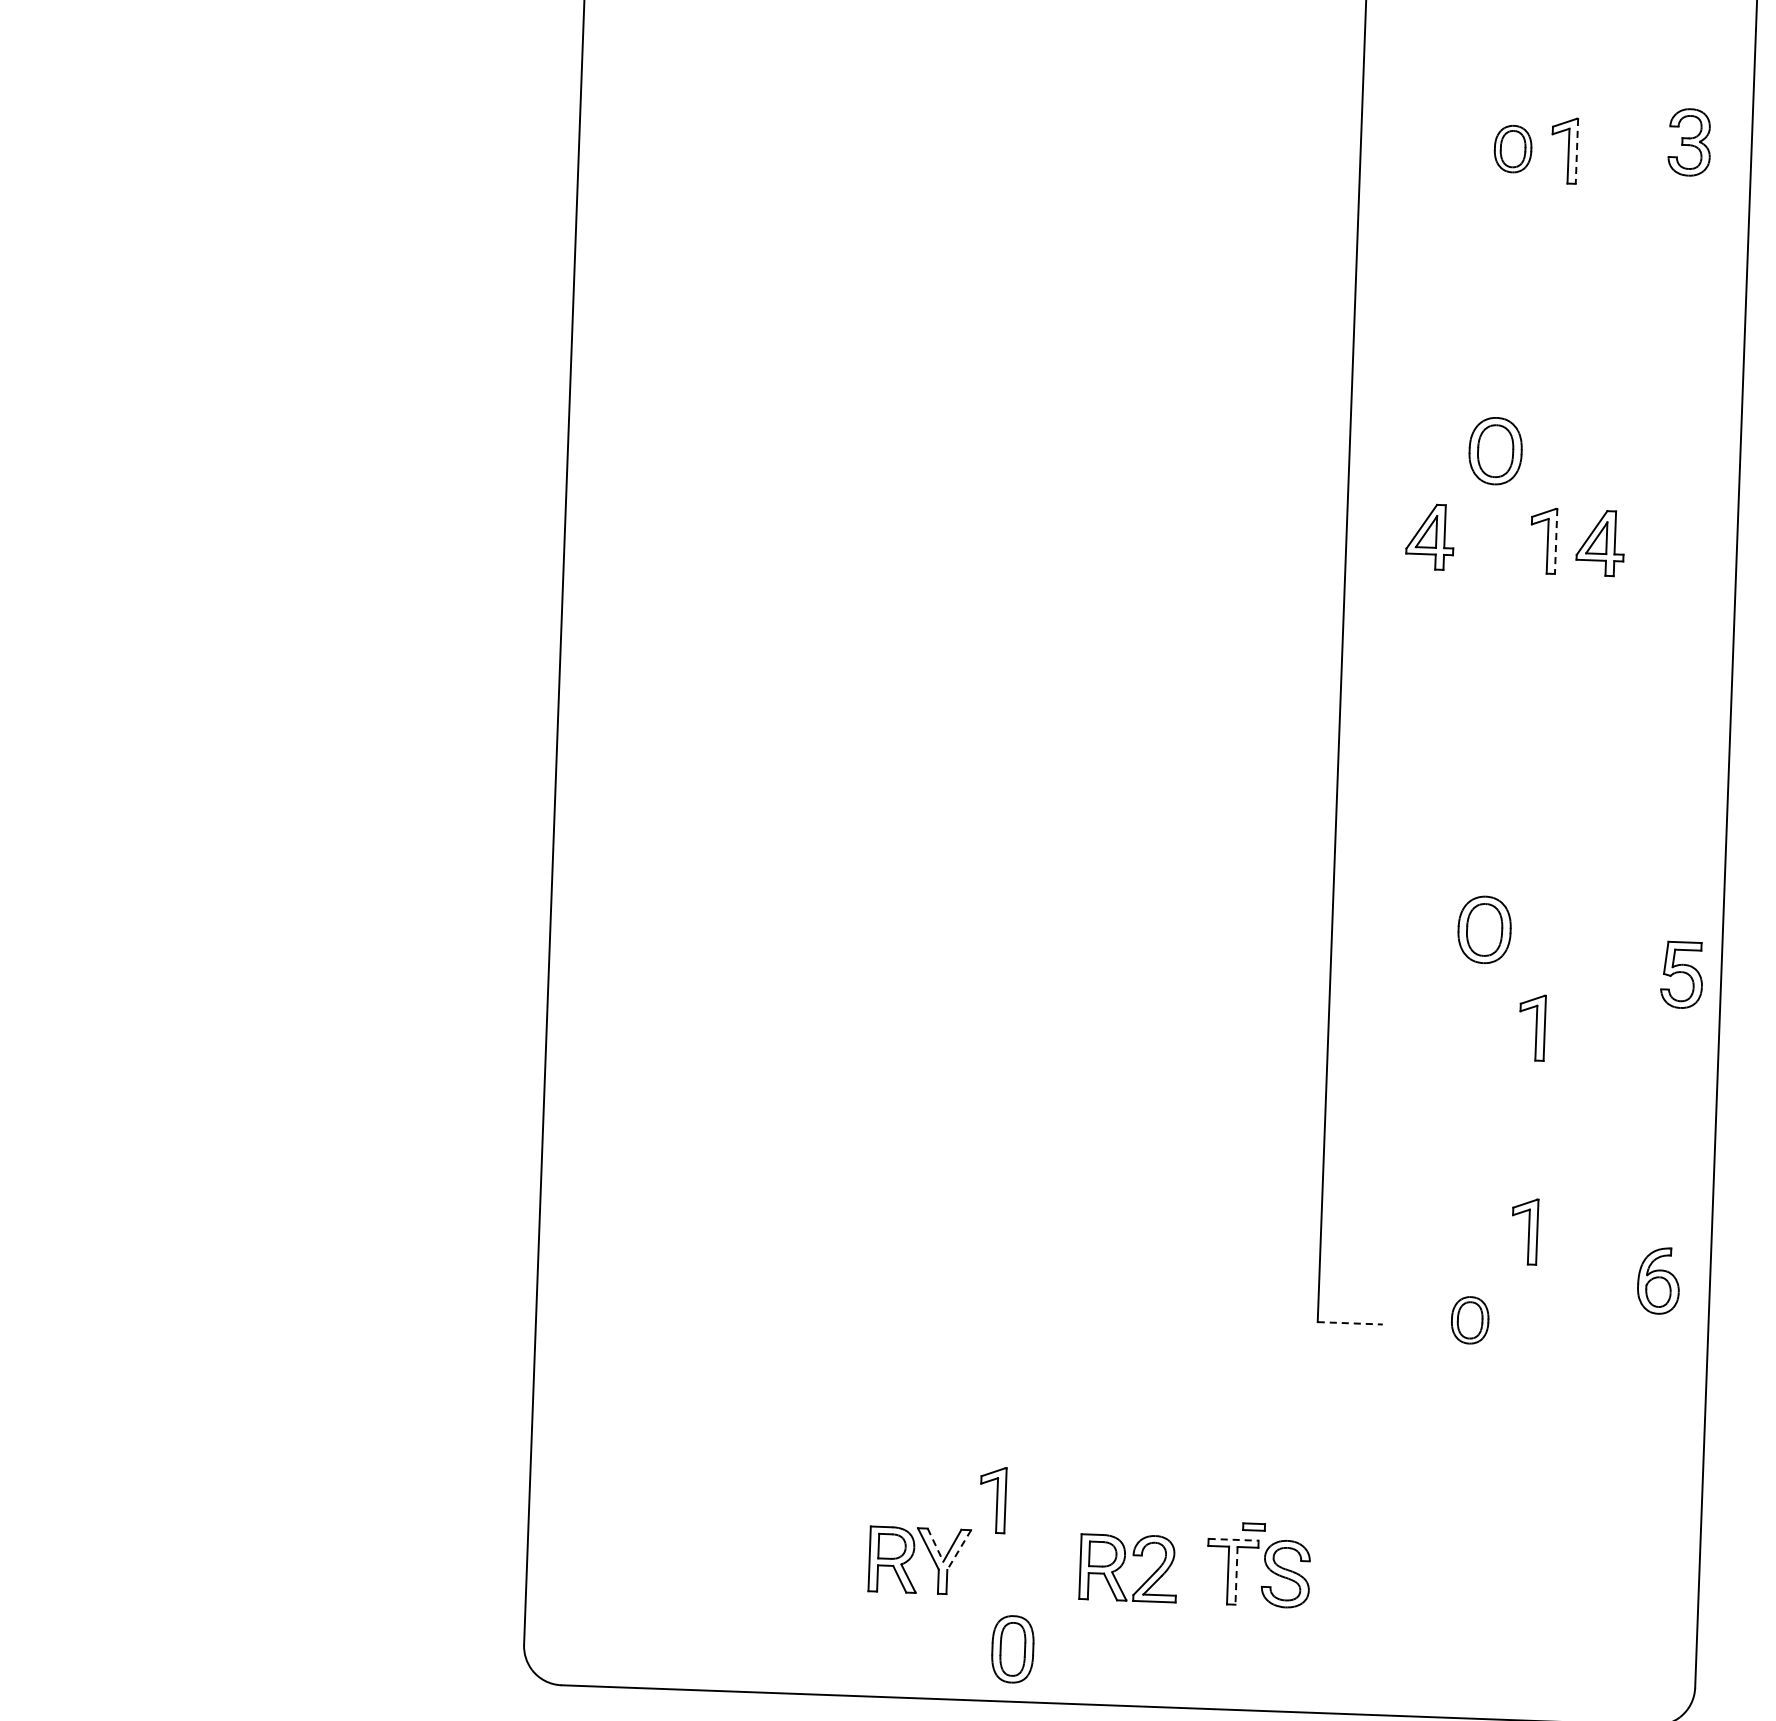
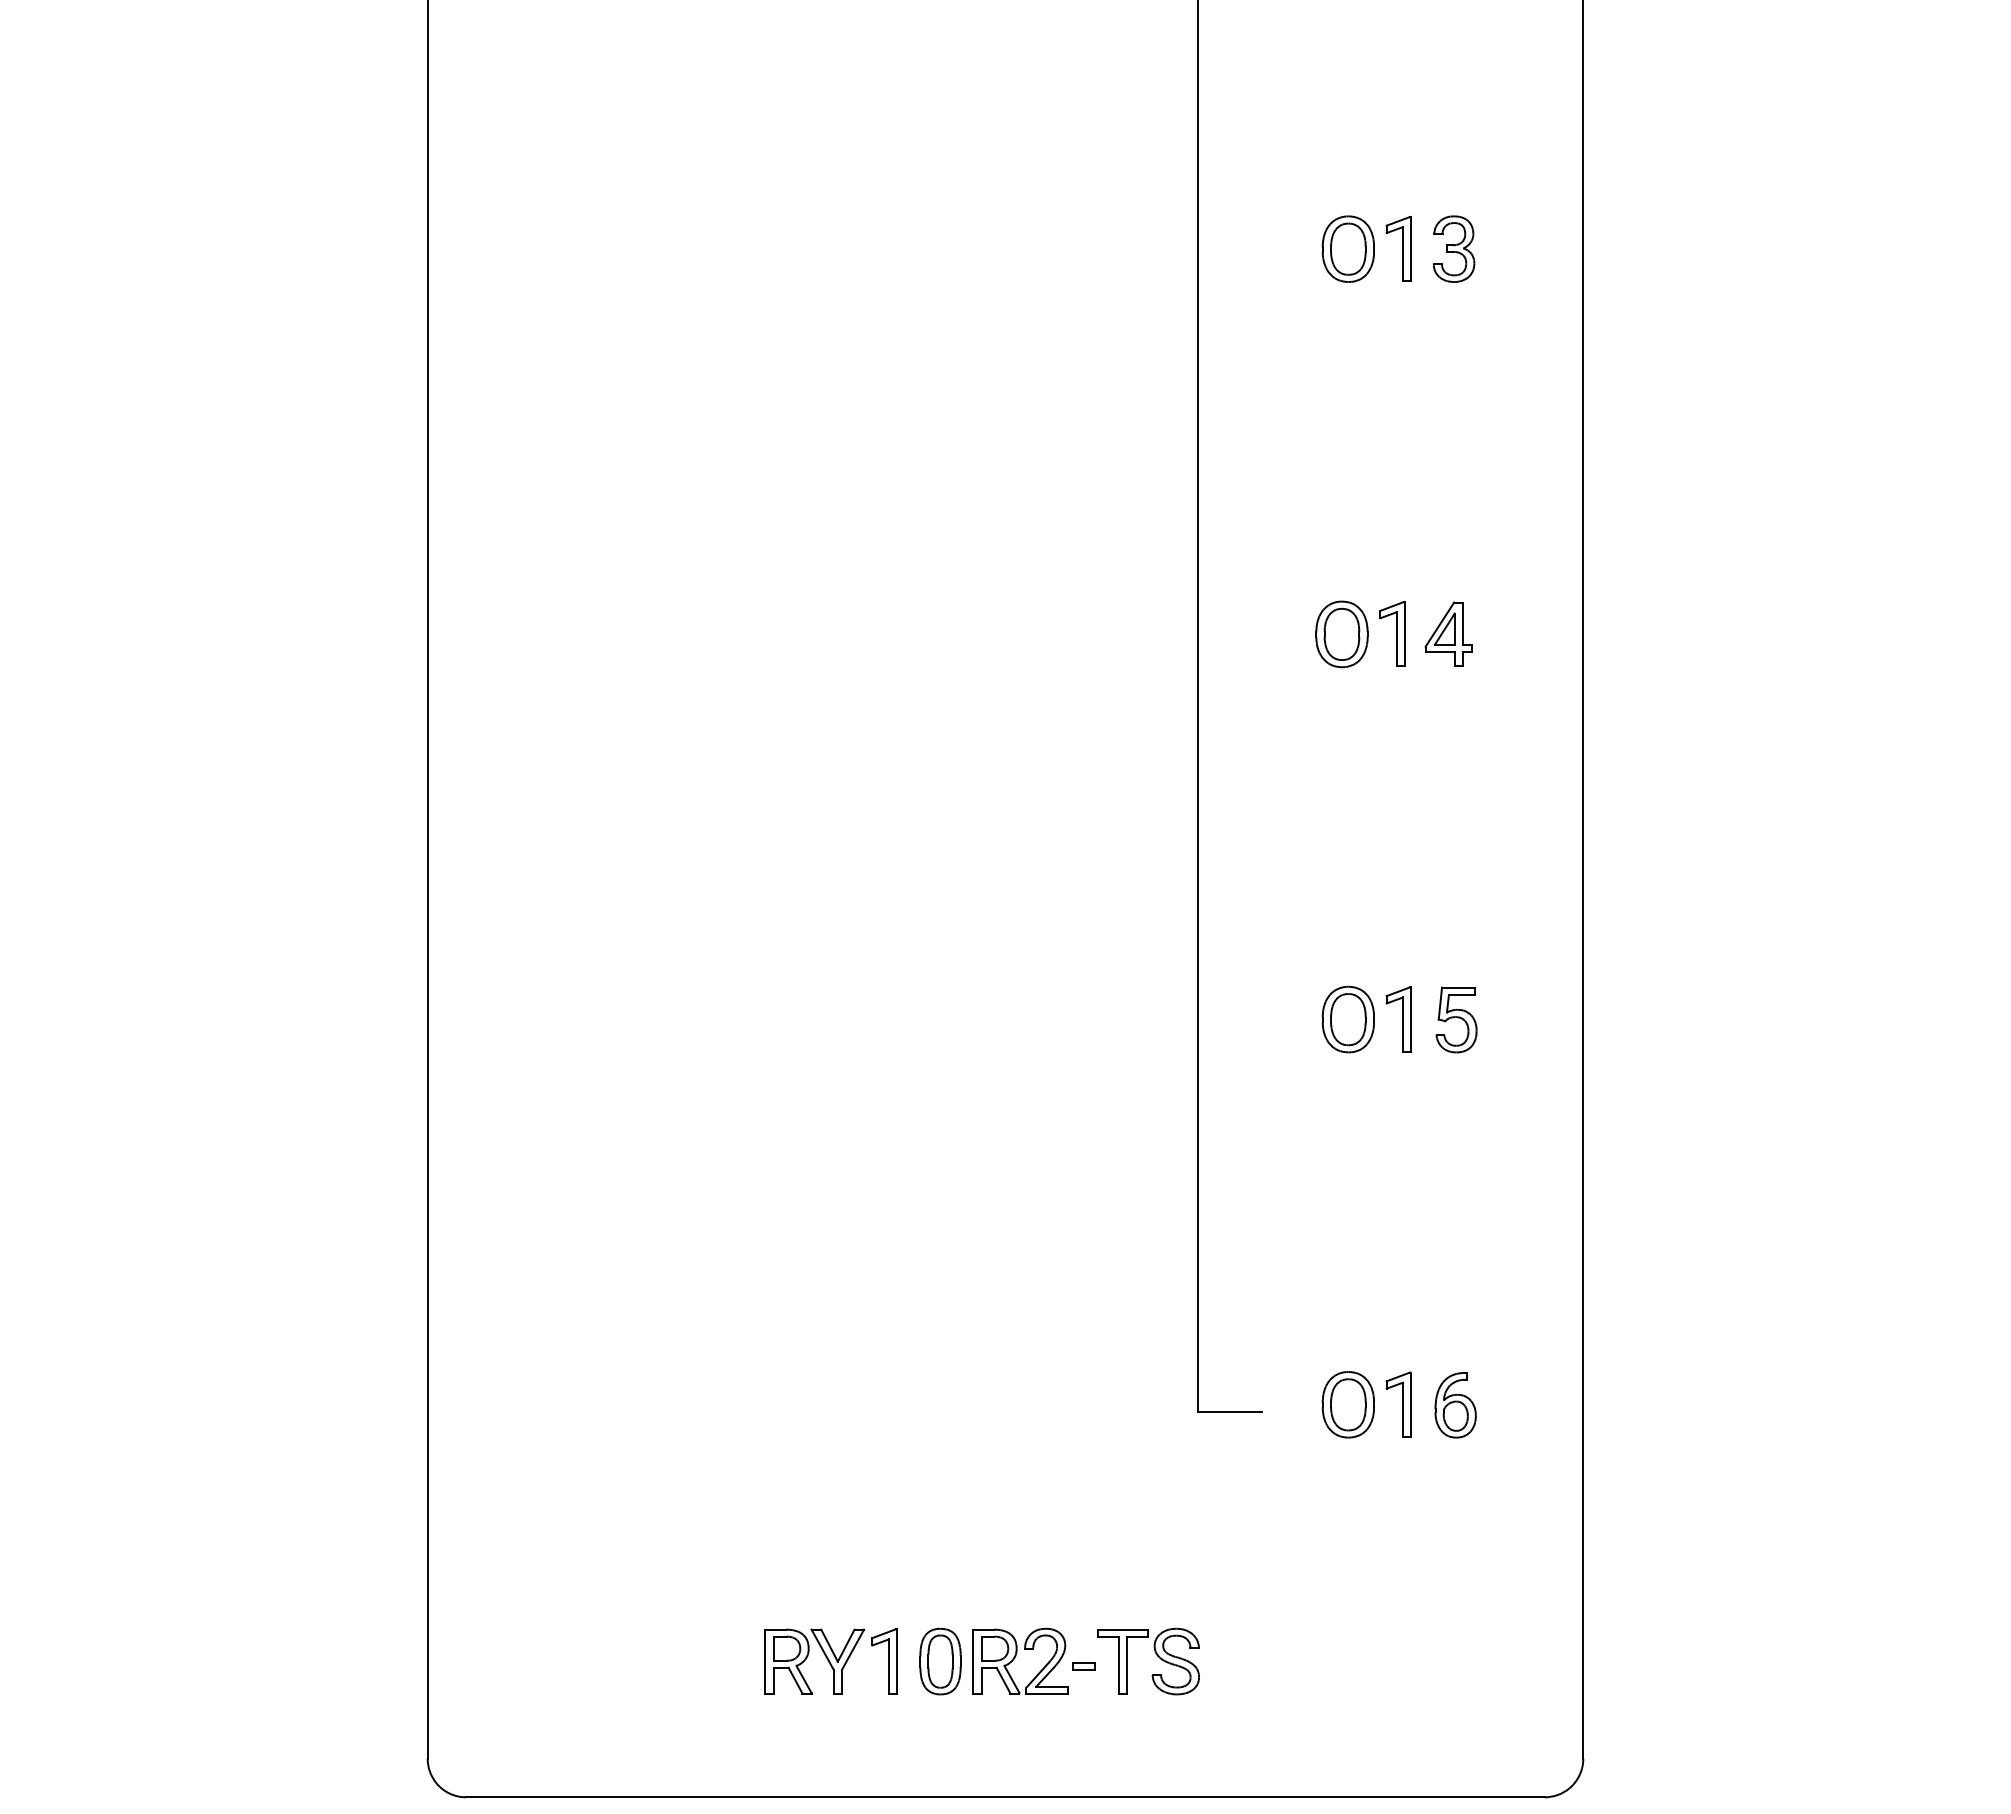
part: (1690, 141) -> (1454, 248), moved
part: (1512, 148) -> (1347, 248), size x1.43
line: (1577, 151) -> (1411, 249), dashed -> solid
part: (1495, 451) -> (1341, 634), moved
part: (1430, 536) -> (1280, 633), removed
line: (1555, 541) -> (1404, 634), dashed -> solid
part: (1681, 974) -> (1456, 1019), moved
part: (1531, 1027) -> (1398, 1019), moved
part: (1524, 1231) -> (1398, 1404), moved
part: (1658, 1281) -> (1455, 1405), moved
part: (1469, 1319) -> (1347, 1404), size x1.43
line: (1350, 1323) -> (1230, 1412), dashed -> solid
part: (992, 1500) -> (884, 1661), moved
part: (1253, 1527) -> (1083, 1666), moved
line: (1234, 1539) -> (1123, 1629), dashed -> solid
line: (935, 1545) -> (829, 1646), dashed -> solid
line: (959, 1549) -> (853, 1649), dashed -> solid
line: (1236, 1576) -> (1127, 1665), dashed -> solid
part: (1012, 1649) -> (940, 1661), moved

